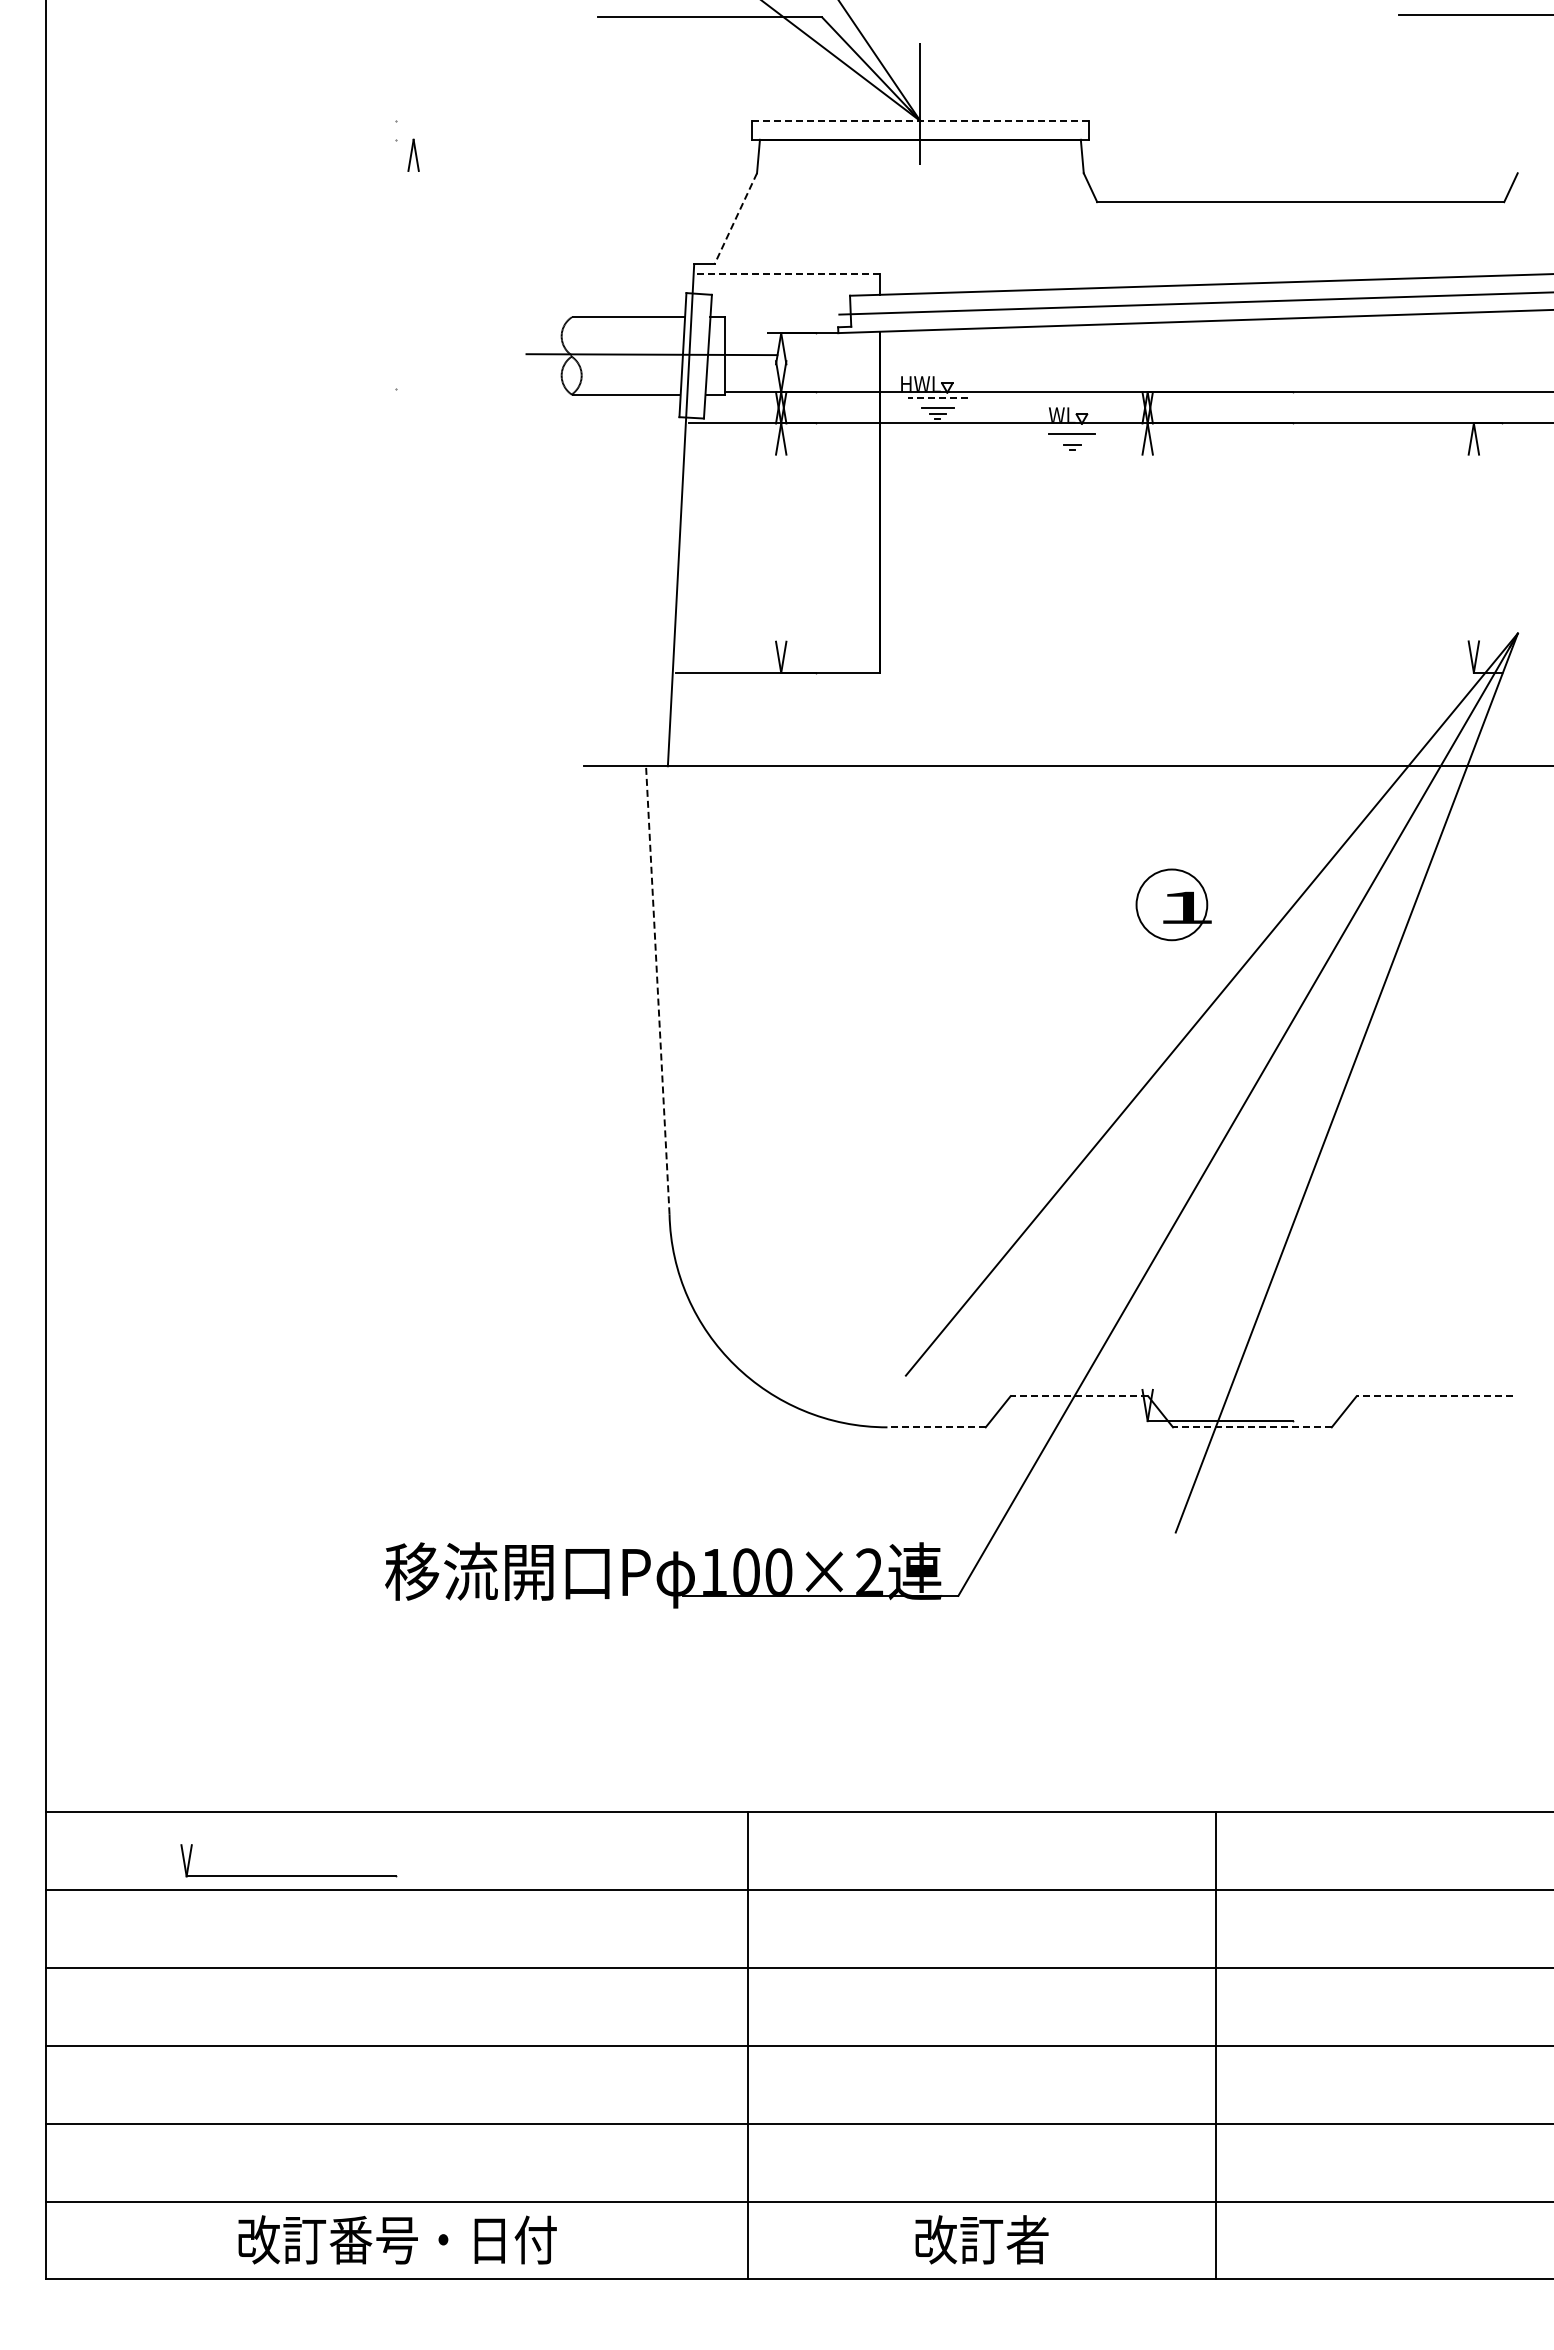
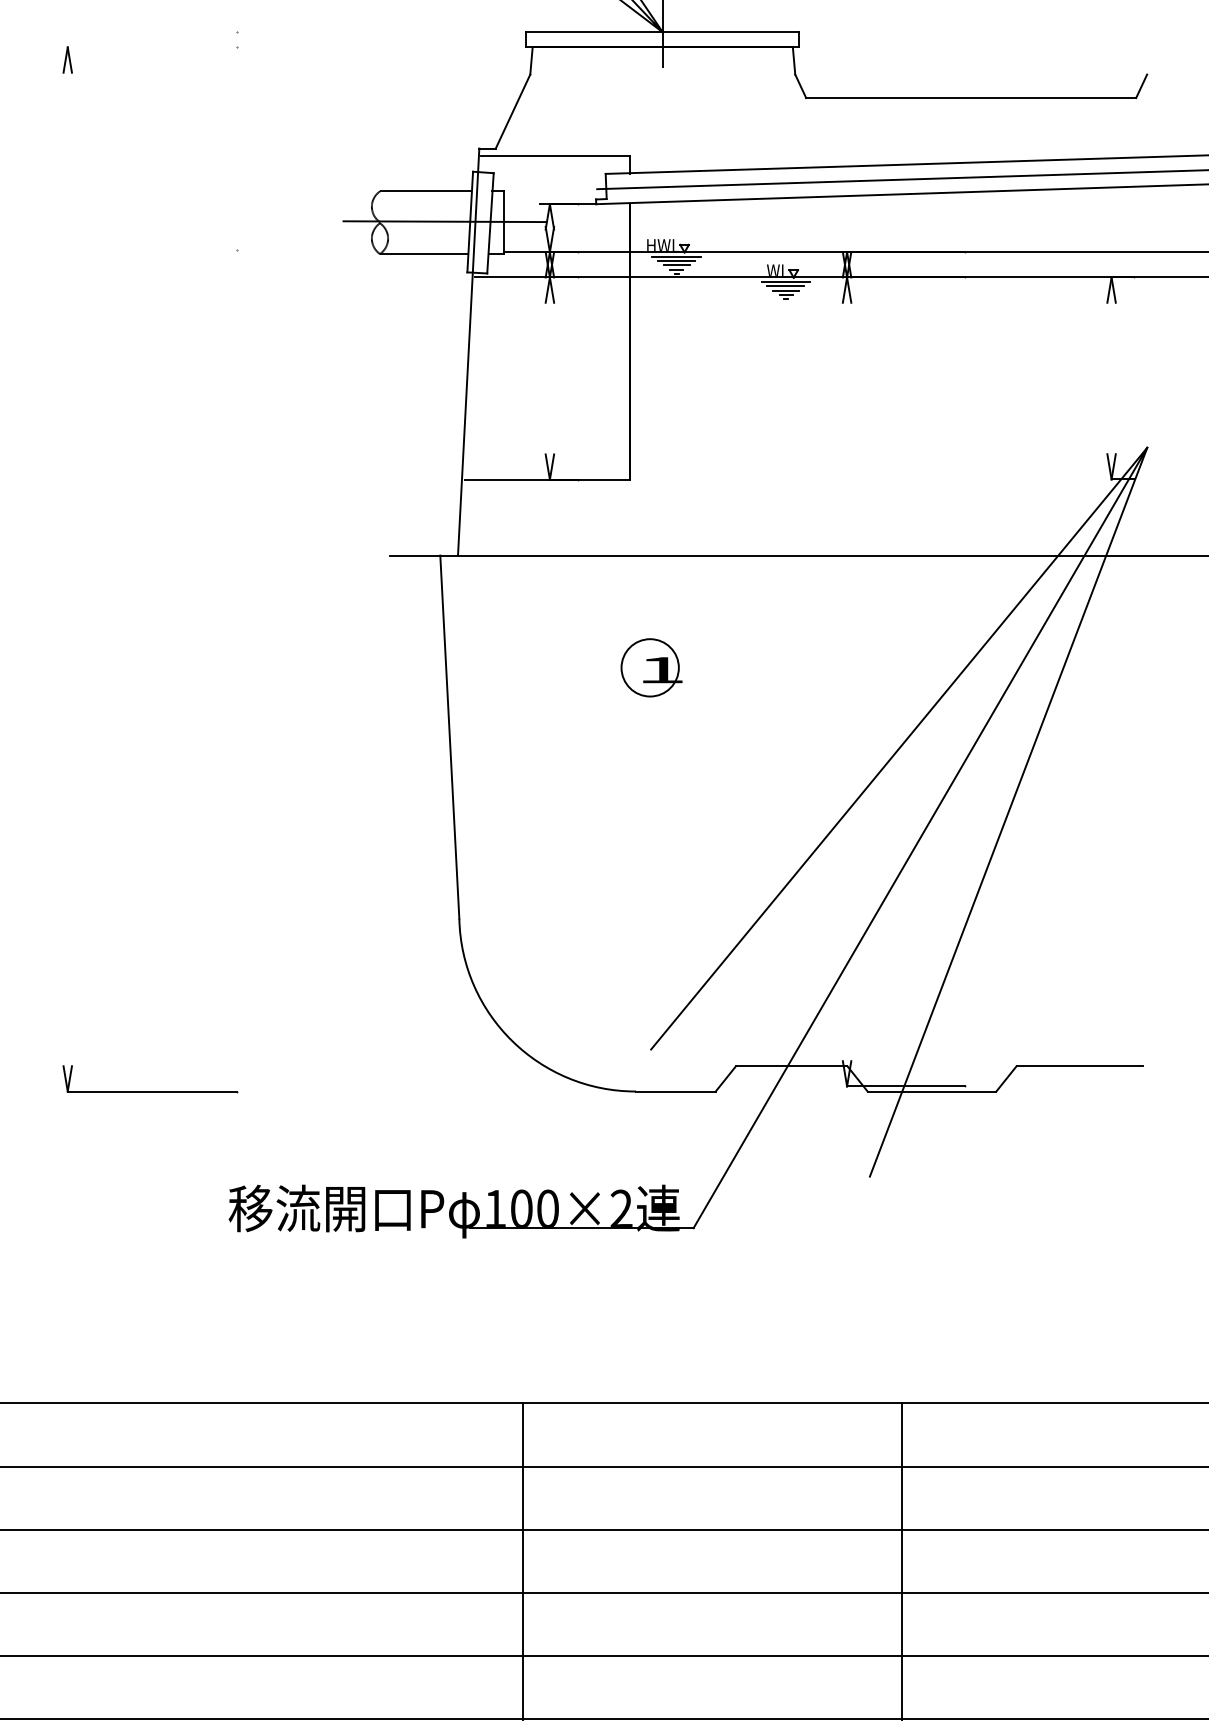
line: (919, 121) -> (662, 32), dashed -> solid
part: (413, 154) -> (67, 59), moved
line: (735, 219) -> (512, 112), dashed -> solid
line: (788, 273) -> (555, 155), dashed -> solid
line: (937, 397) -> (676, 256), dashed -> solid
line: (937, 402) -> (676, 260), added
line: (1072, 428) -> (786, 281), added
line: (1072, 439) -> (786, 290), added
part: (1173, 904) -> (651, 667), moved
line: (657, 989) -> (449, 736), dashed -> solid
line: (1079, 1396) -> (791, 1066), dashed -> solid
line: (1434, 1396) -> (1079, 1066), dashed -> solid
line: (936, 1427) -> (675, 1091), dashed -> solid
line: (1251, 1427) -> (931, 1091), dashed -> solid
part: (288, 1875) -> (150, 1090), moved

